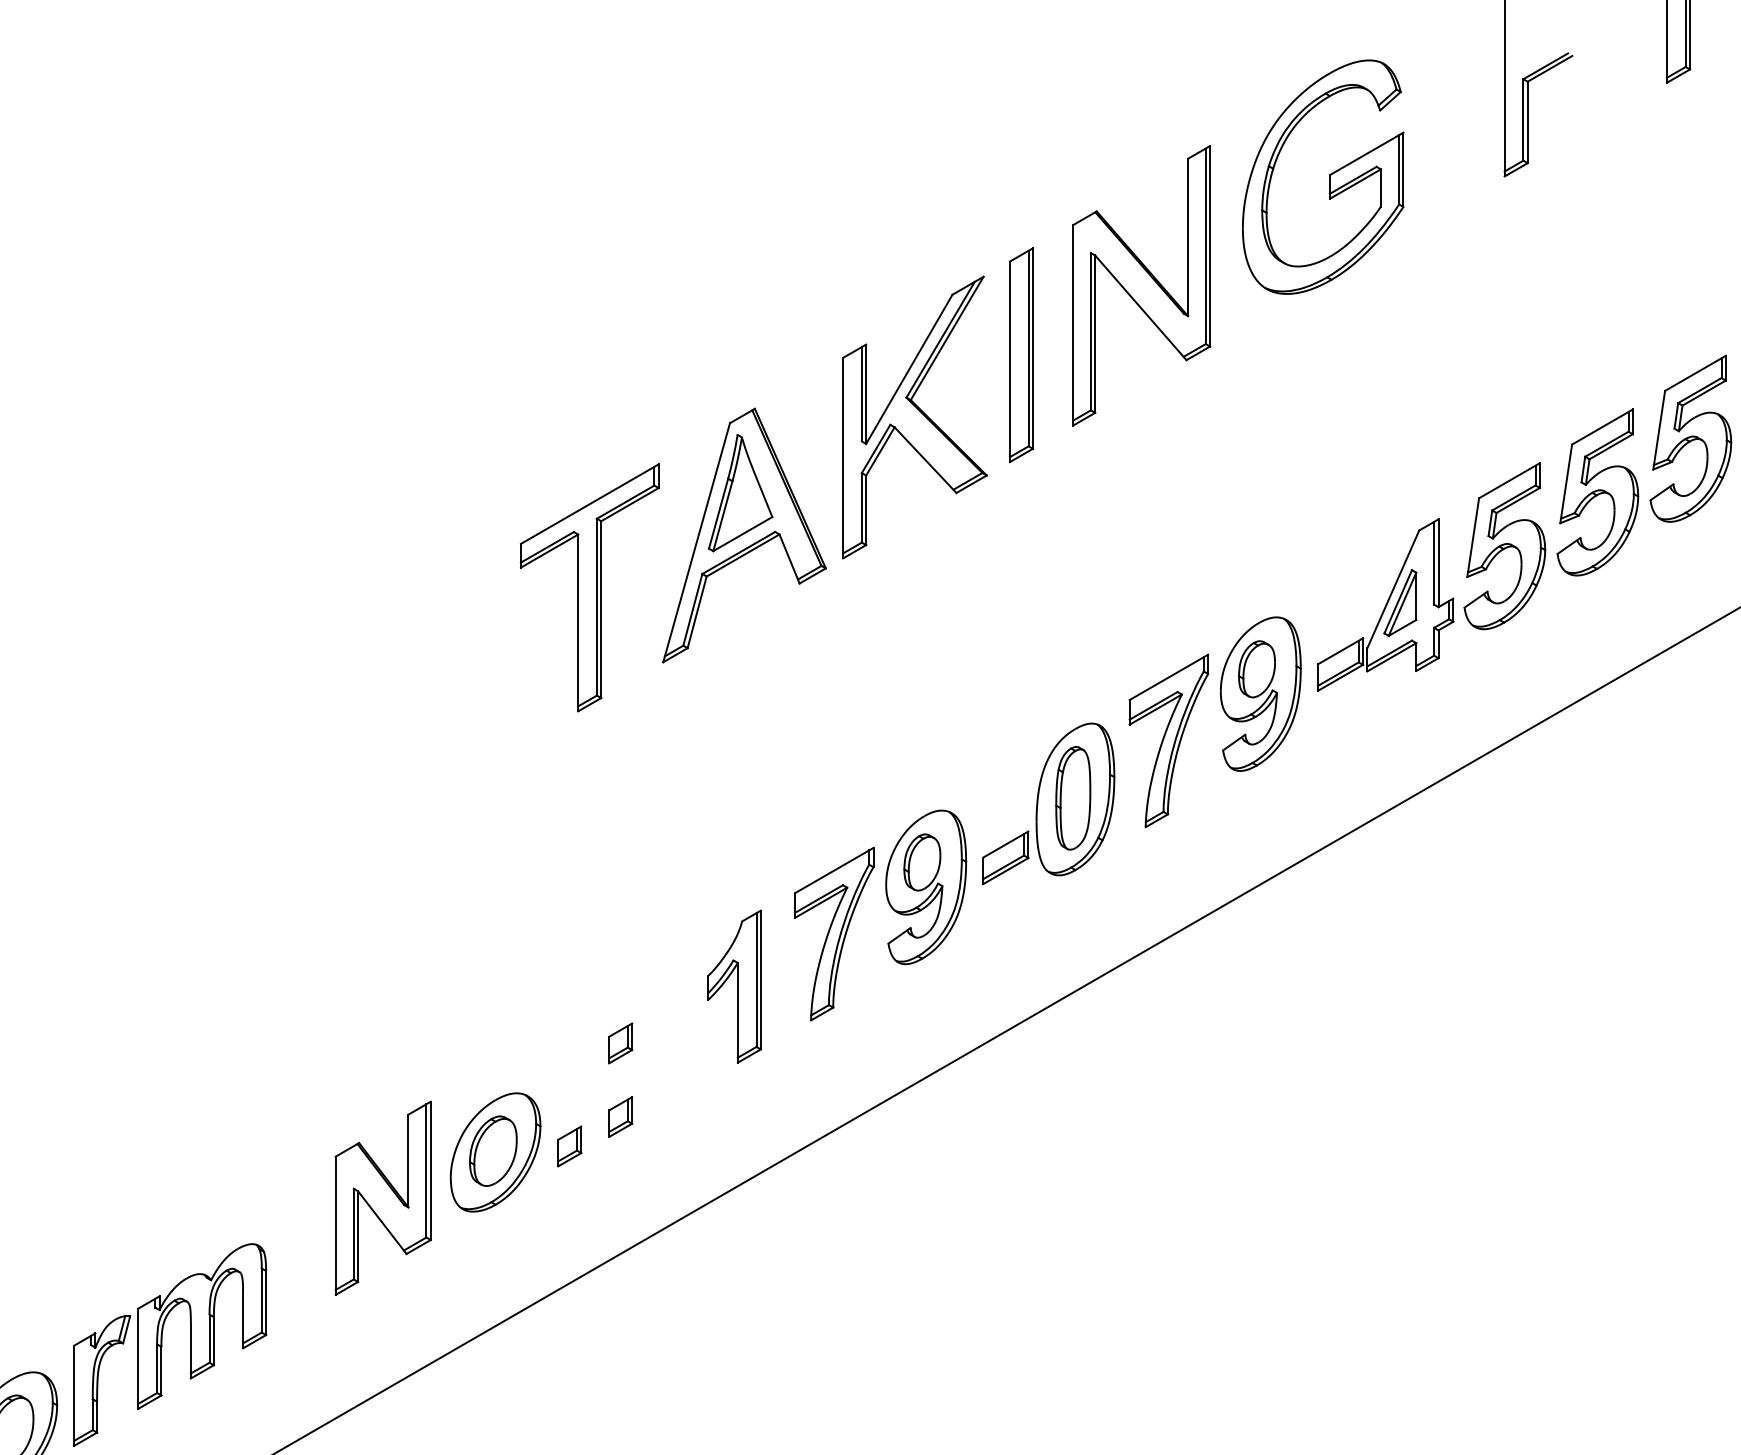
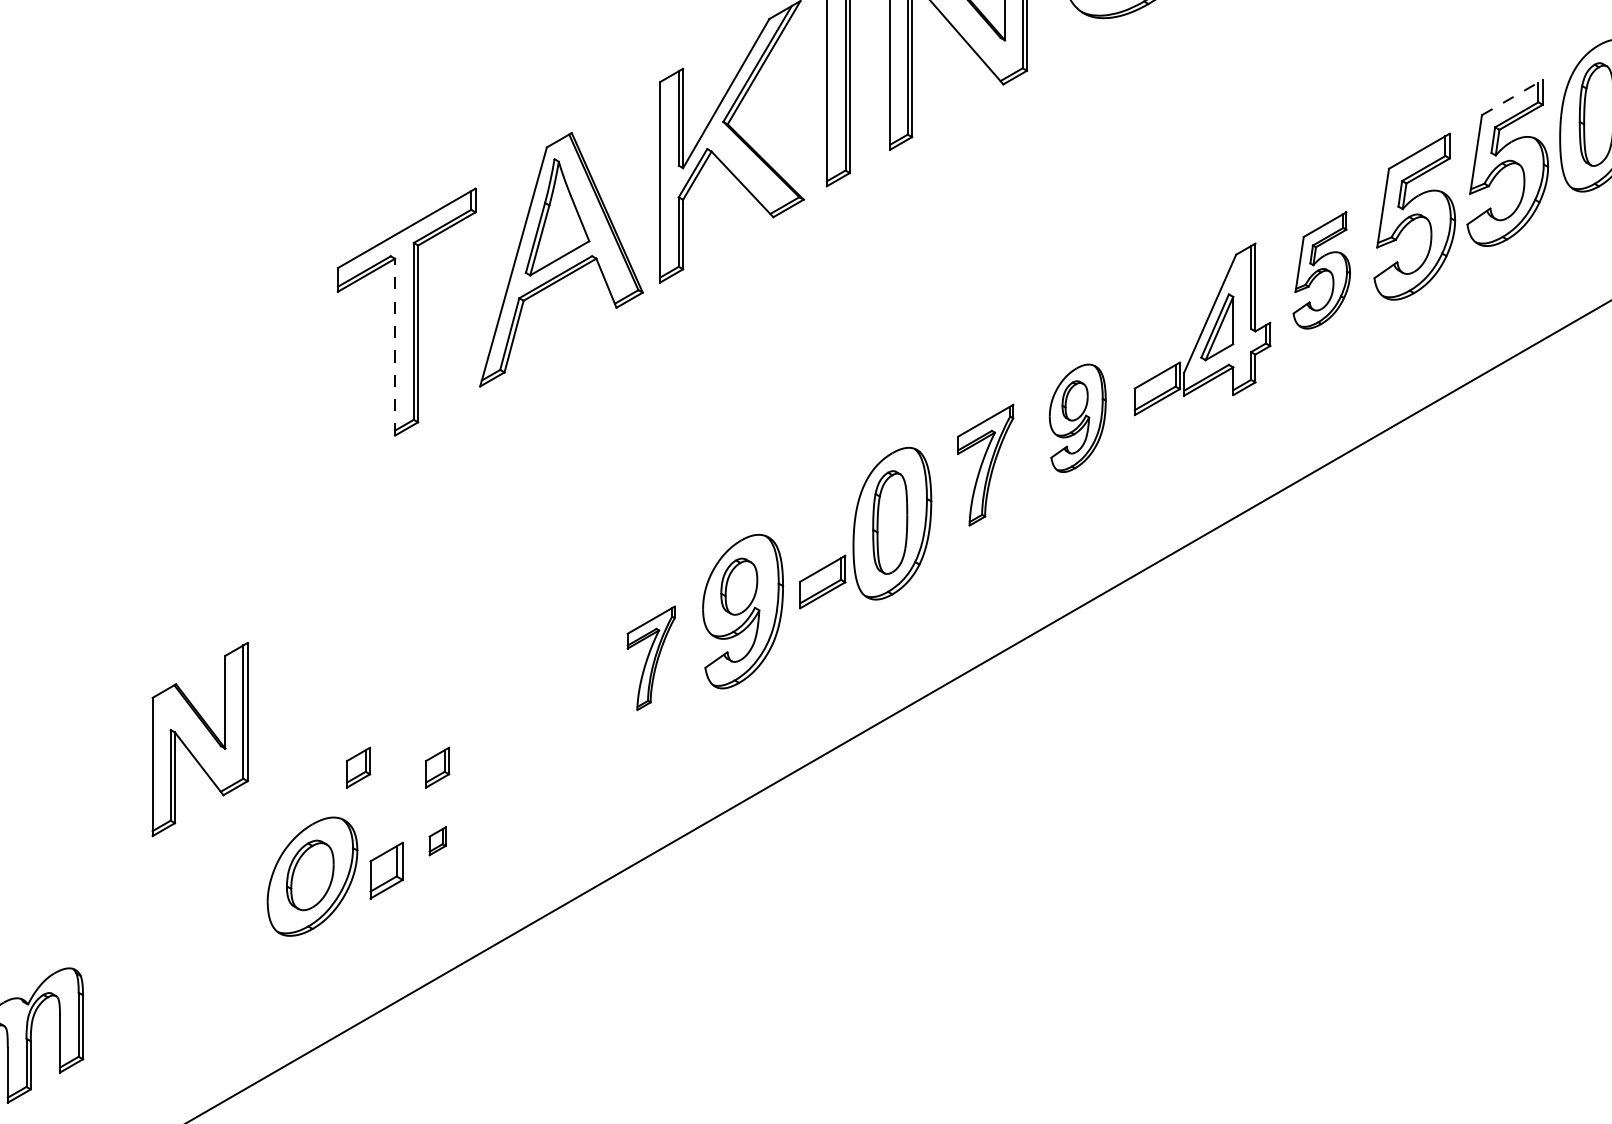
line: (1695, 373) -> (1512, 97), solid -> dashed
part: (1504, 546) -> (1321, 270), size x0.7
line: (578, 622) -> (395, 346), solid -> dashed
part: (1260, 693) -> (1077, 417), size x0.7
part: (1168, 740) -> (985, 464), size x0.7
part: (834, 933) -> (651, 657), size x0.6
part: (734, 986) -> (551, 710), removed
part: (541, 1043) -> (358, 767), added
part: (620, 1116) -> (437, 840), size x0.7
part: (569, 1146) -> (386, 870), size x1.4
part: (382, 1197) -> (199, 738), moved

